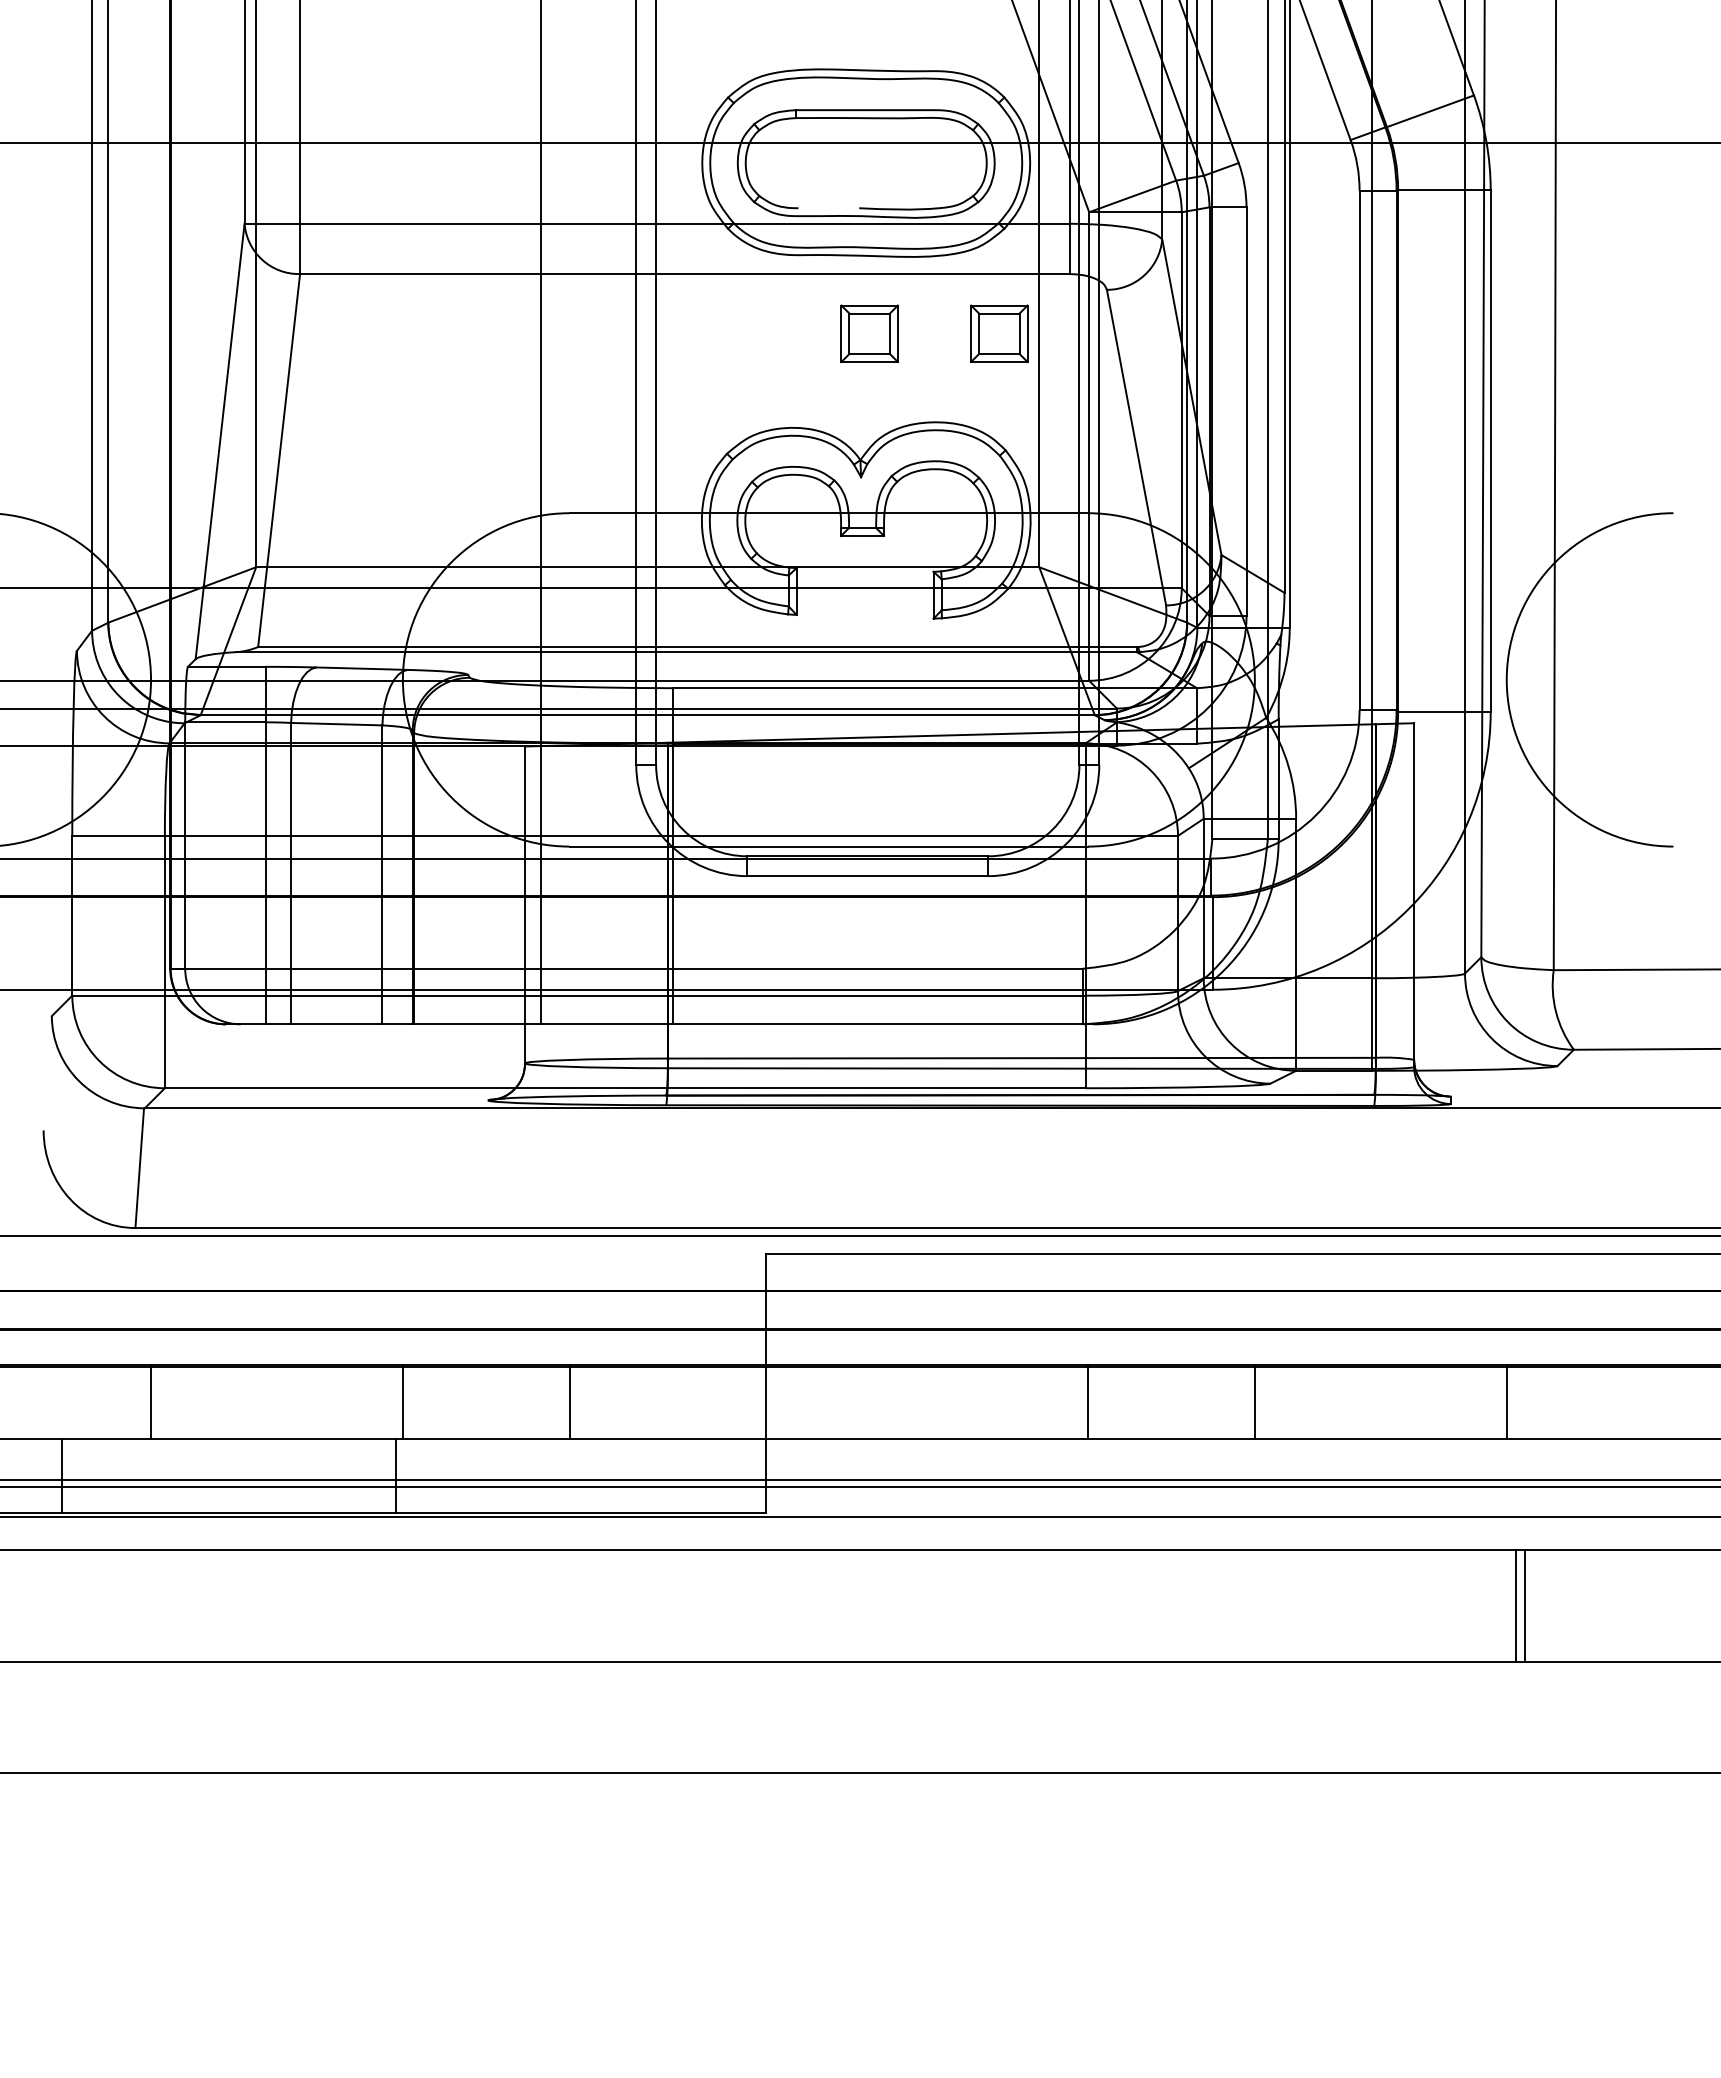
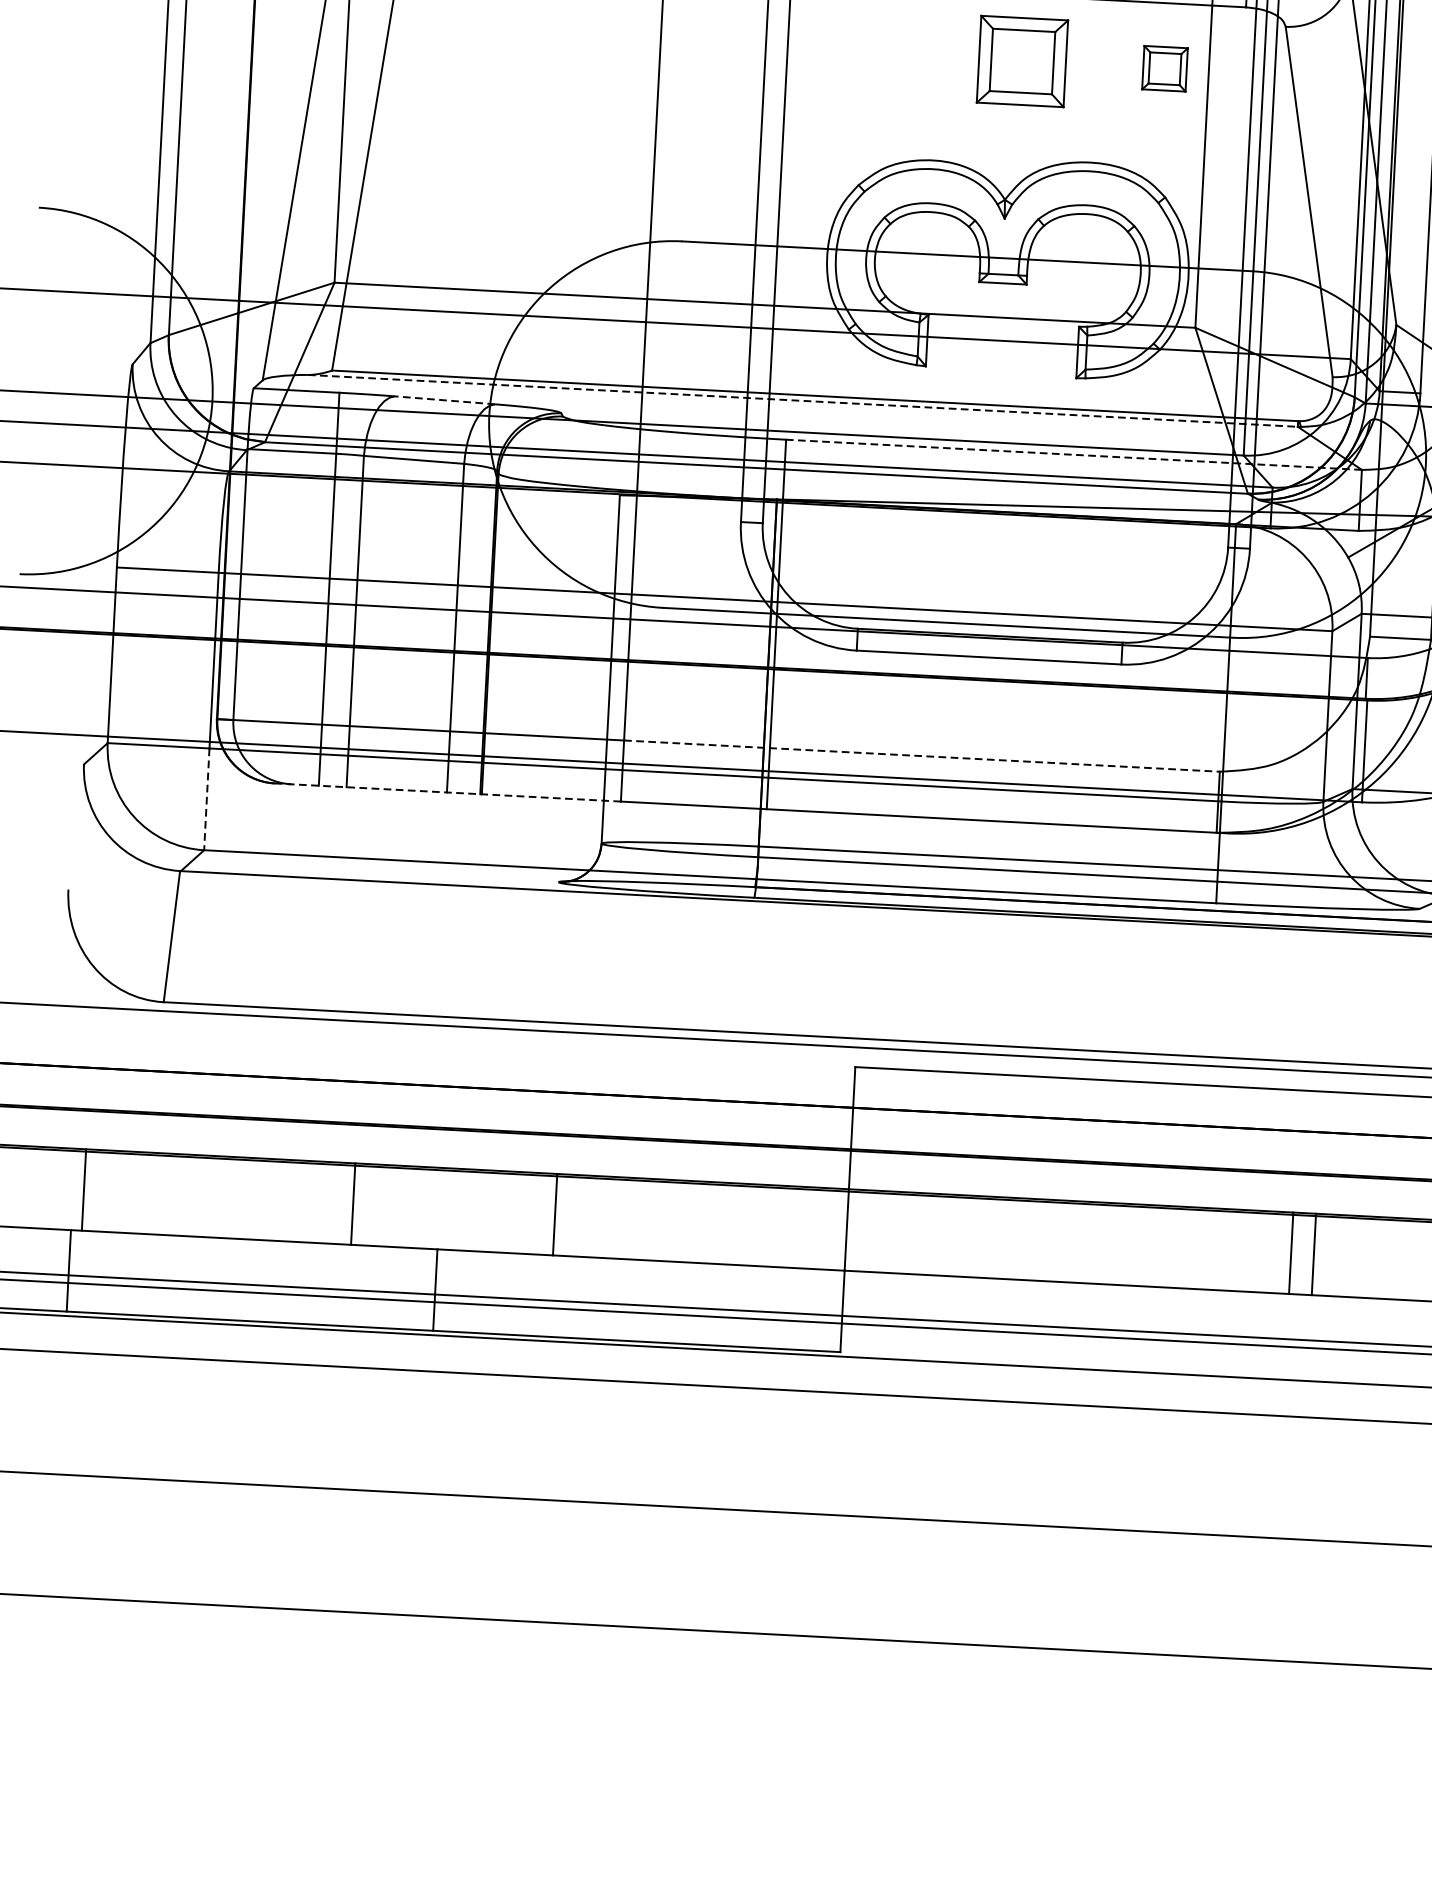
part: (869, 333) -> (1022, 61), size x1.4
part: (999, 333) -> (1165, 68), size x0.7
line: (687, 652) -> (803, 401), solid -> dashed
line: (361, 668) -> (444, 400), solid -> dashed
line: (935, 688) -> (1074, 455), solid -> dashed
line: (811, 968) -> (921, 755), solid -> dashed
line: (383, 1024) -> (448, 792), solid -> dashed
line: (164, 1042) -> (206, 799), solid -> dashed
line: (151, 1402) -> (84, 1190), moved
line: (402, 1402) -> (352, 1204), moved
line: (569, 1402) -> (554, 1215), moved
line: (1088, 1402) -> (1291, 1253), moved
line: (1254, 1402) -> (1313, 1254), moved

